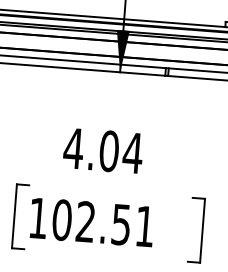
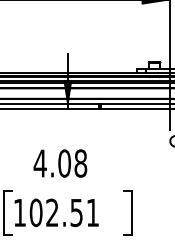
text: (132, 153) -> (80, 163), 4.04 -> 4.08

